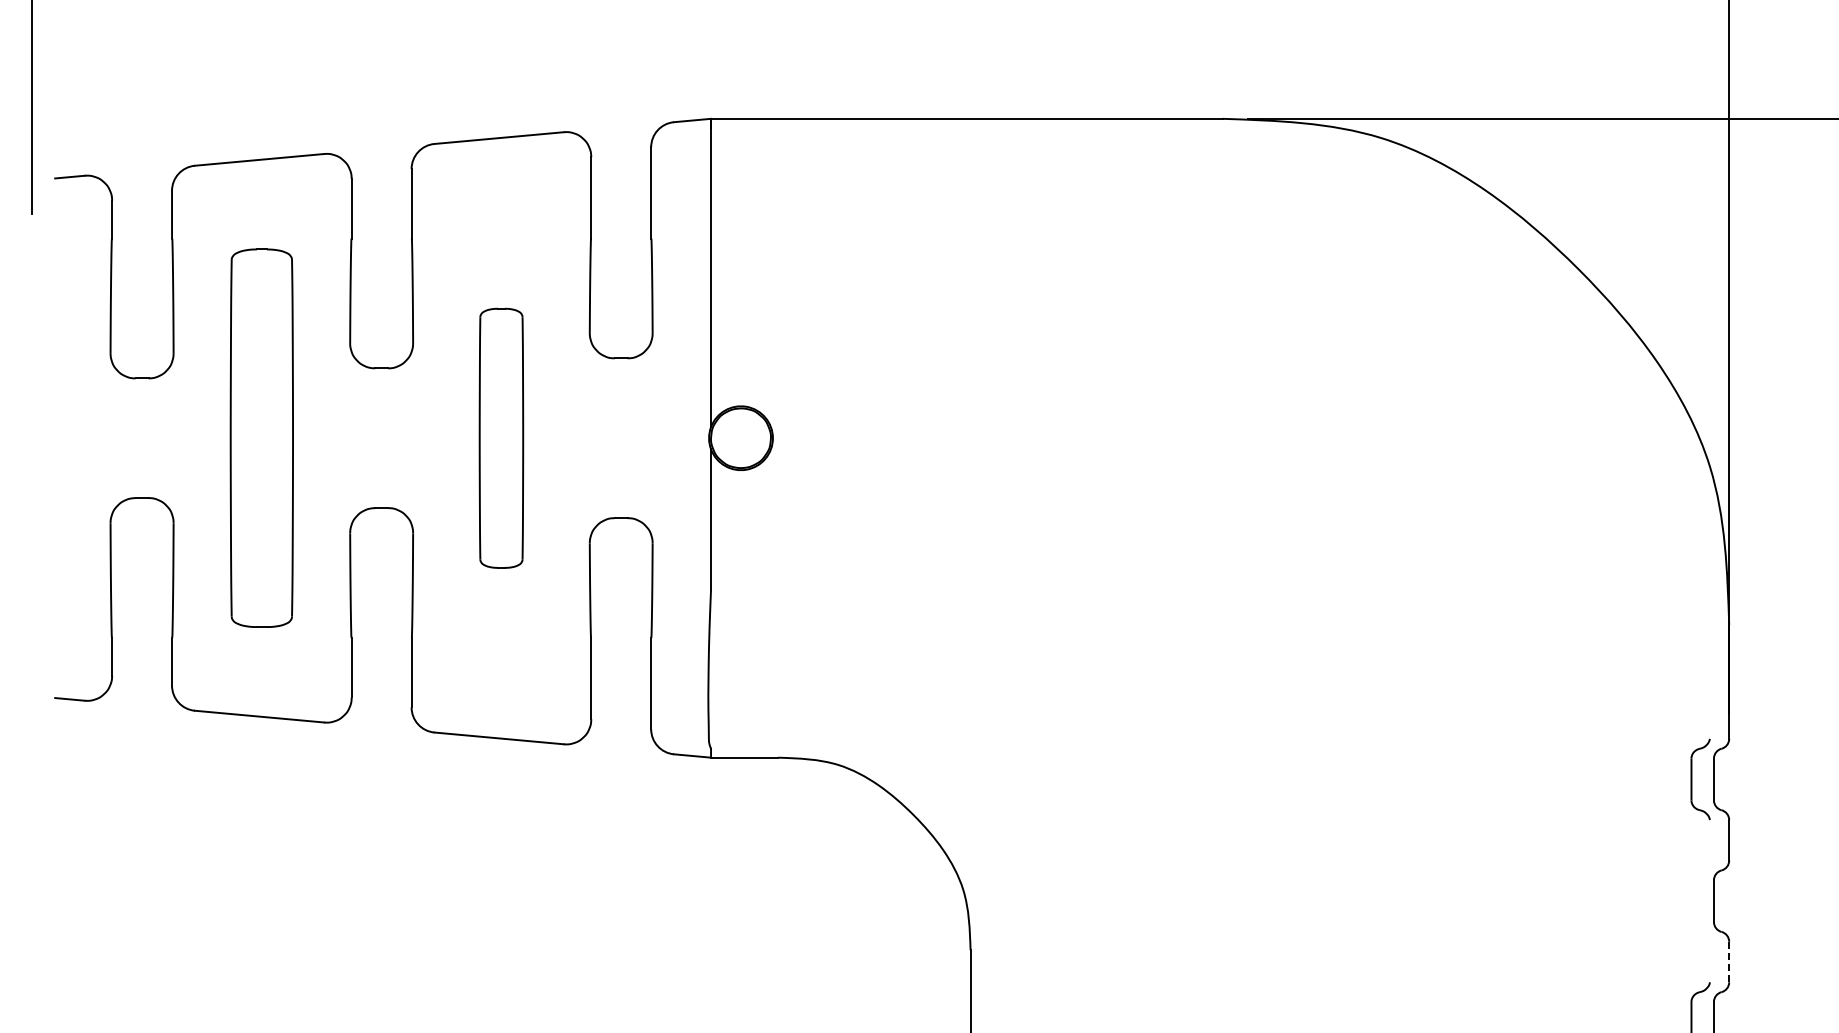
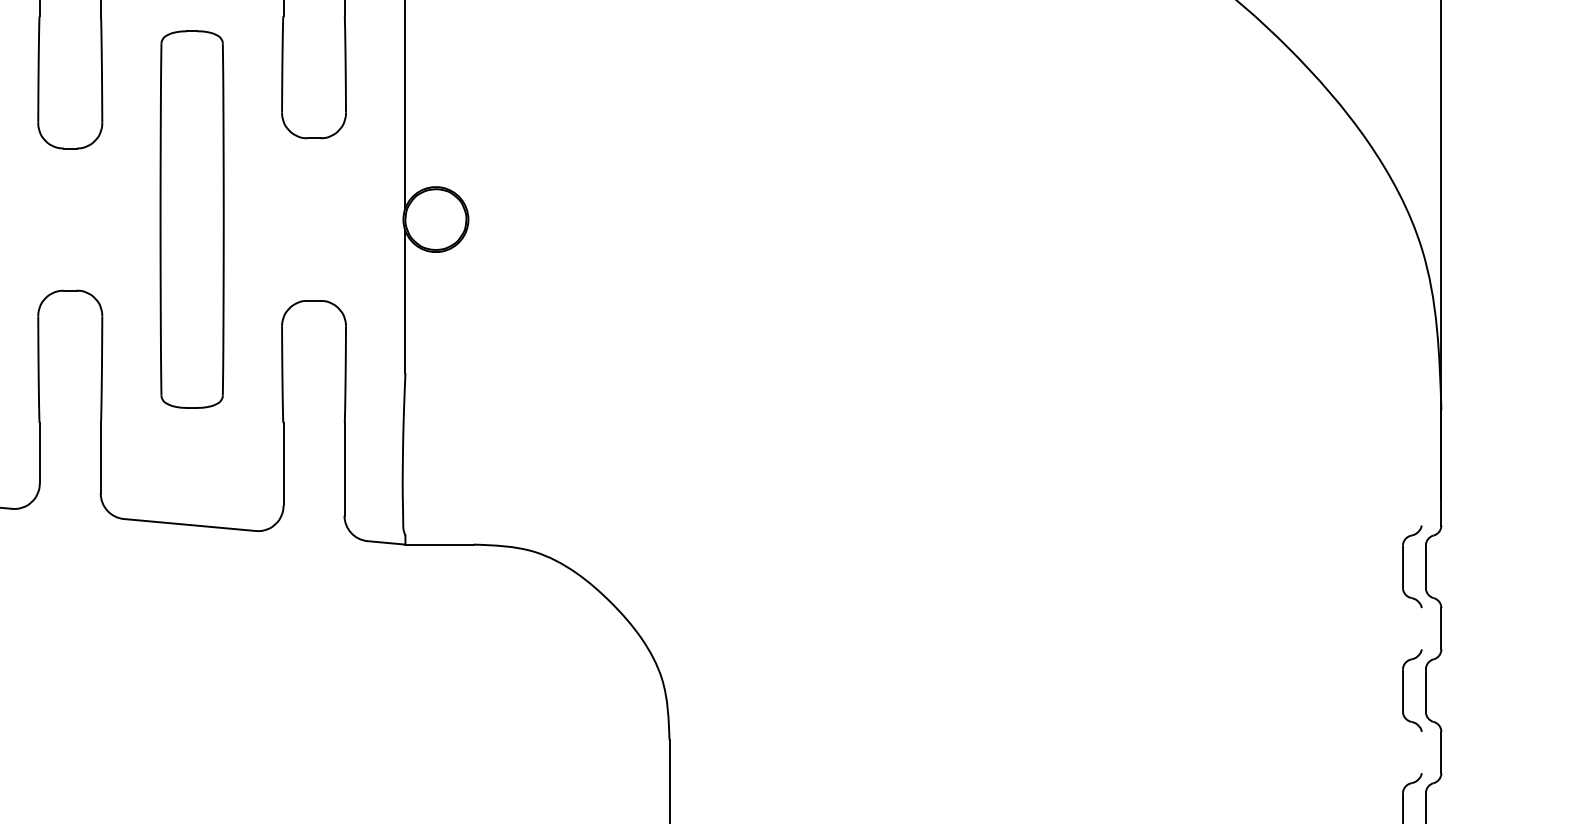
part: (501, 438) -> (192, 219), size x1.43
part: (1692, 900) -> (1404, 689), added
line: (1729, 961) -> (1441, 752), dashed -> solid

